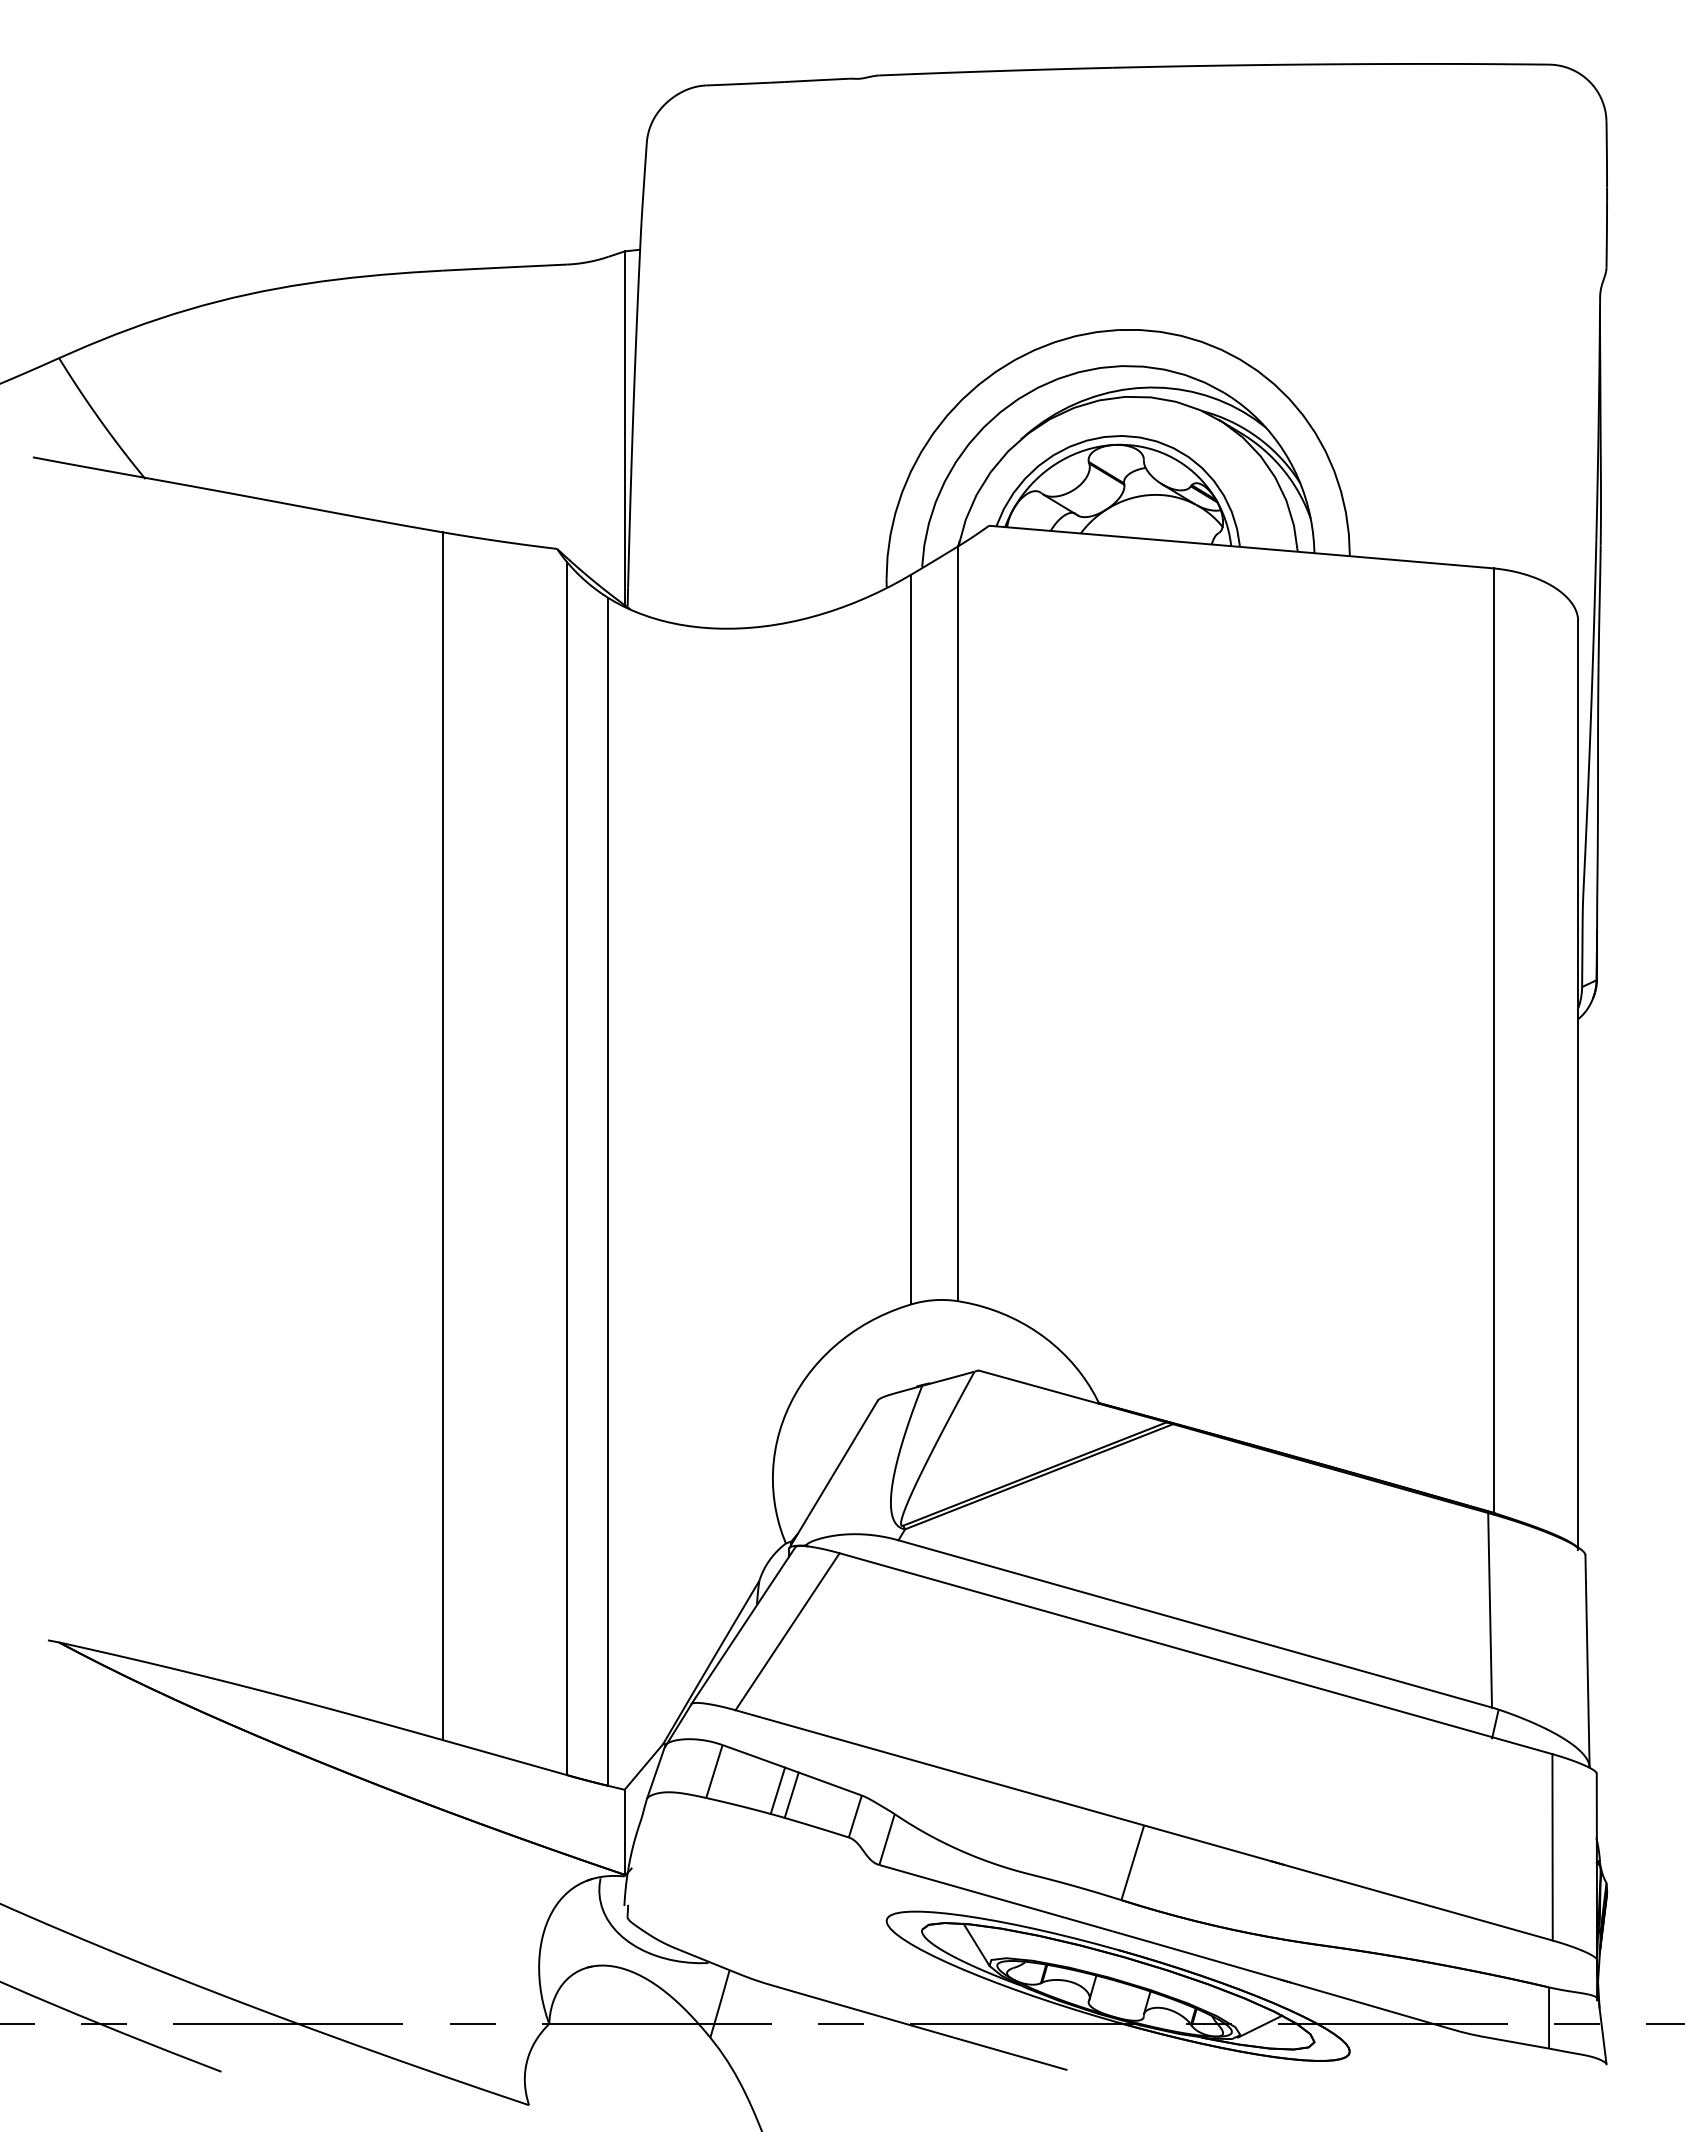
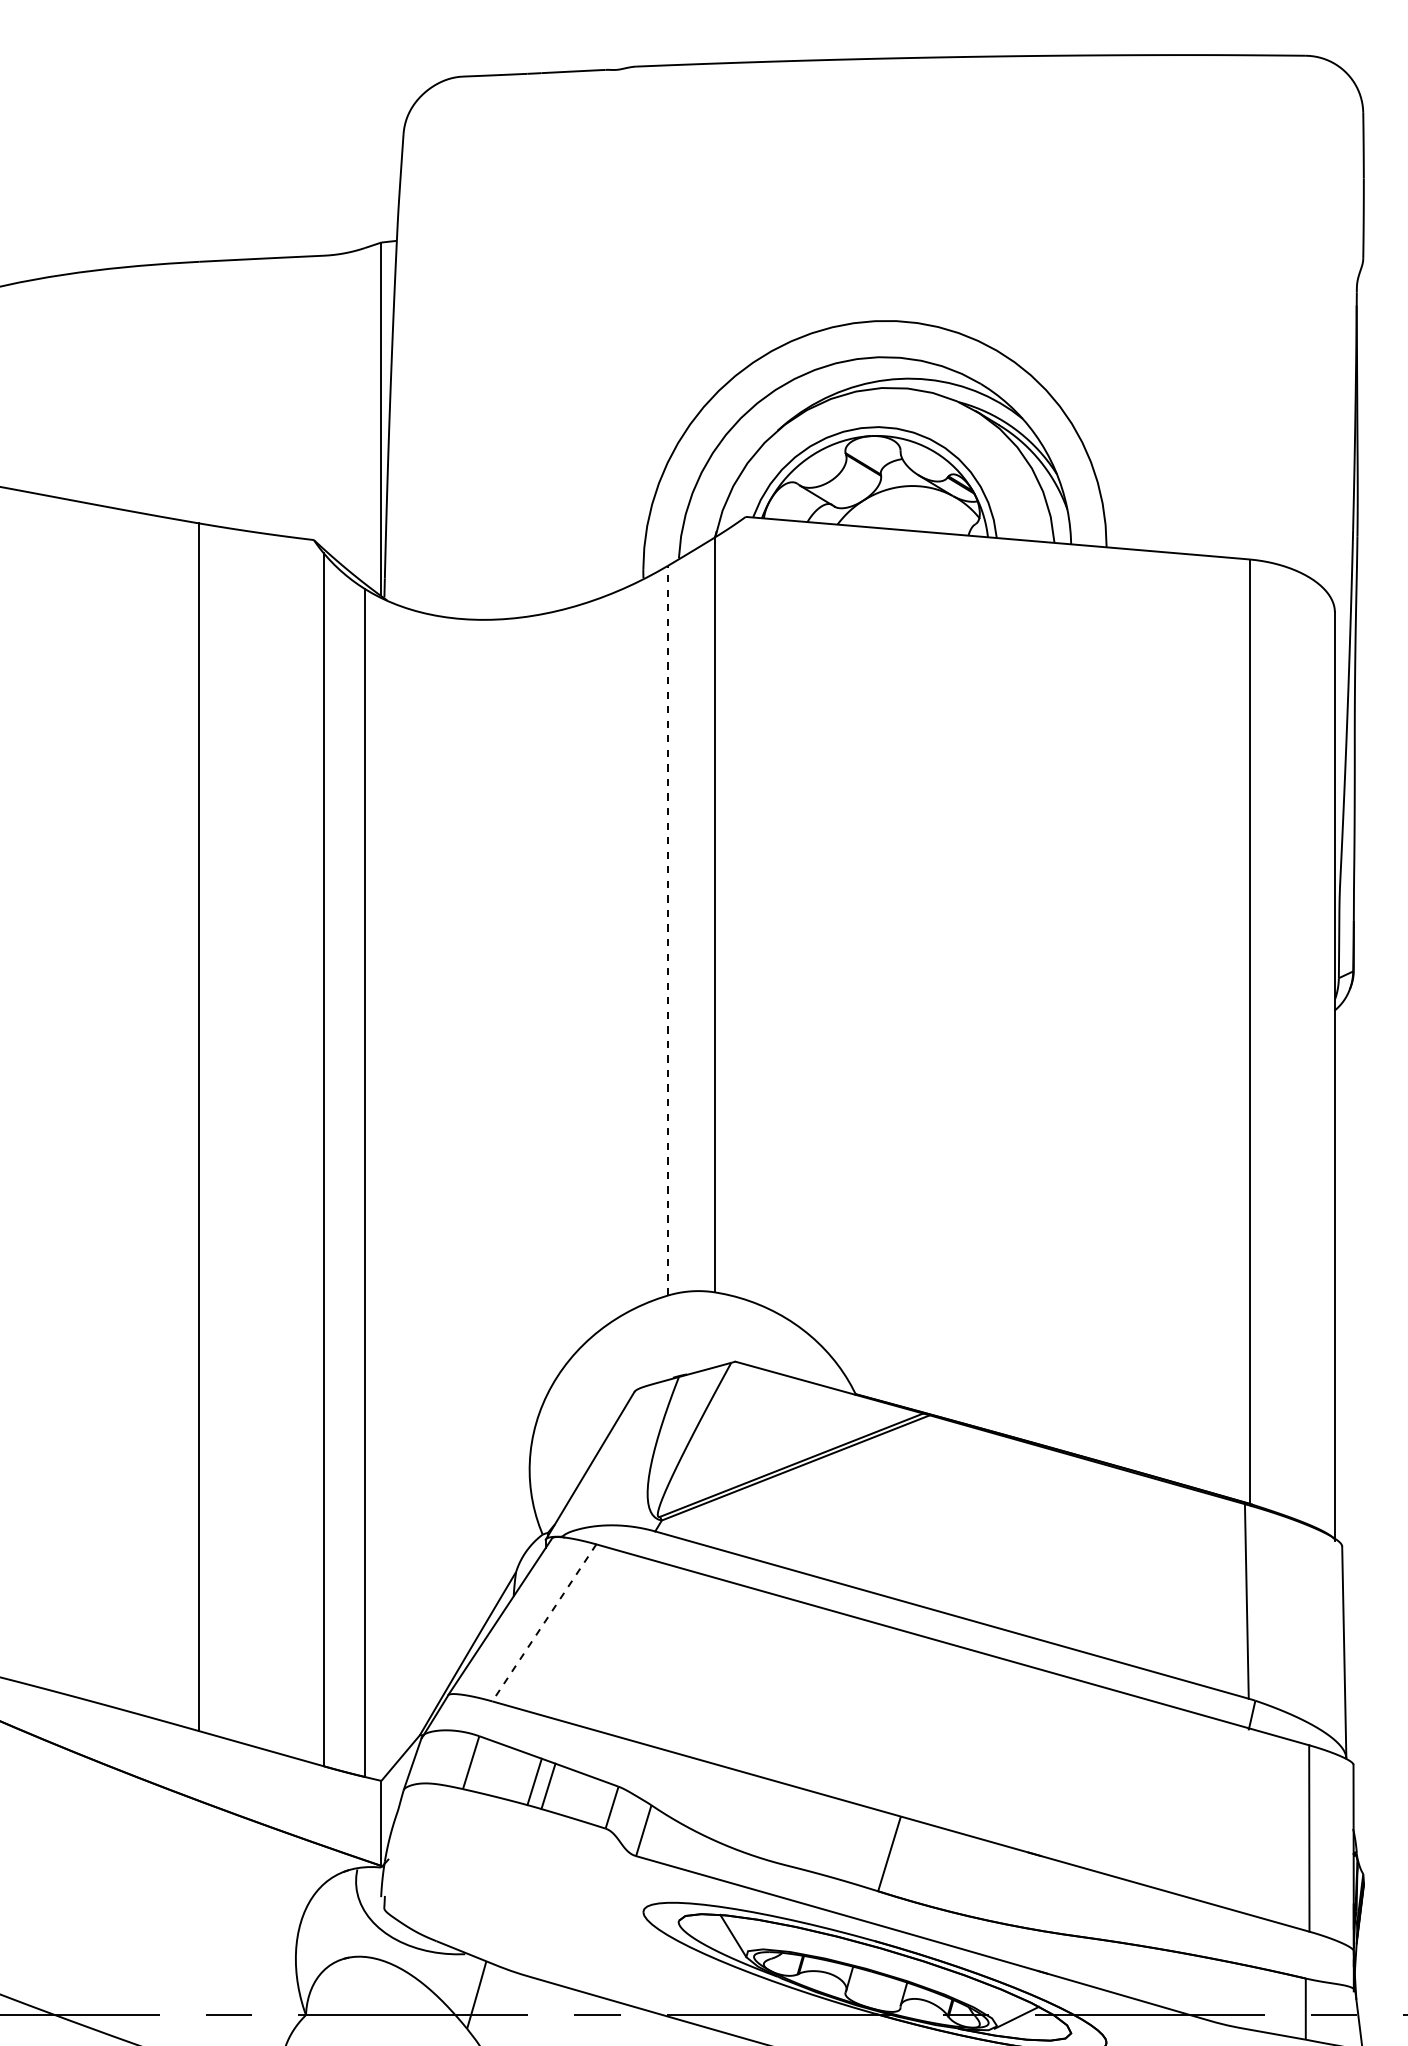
line: (911, 939) -> (668, 930), solid -> dashed
line: (787, 1632) -> (544, 1623), solid -> dashed

